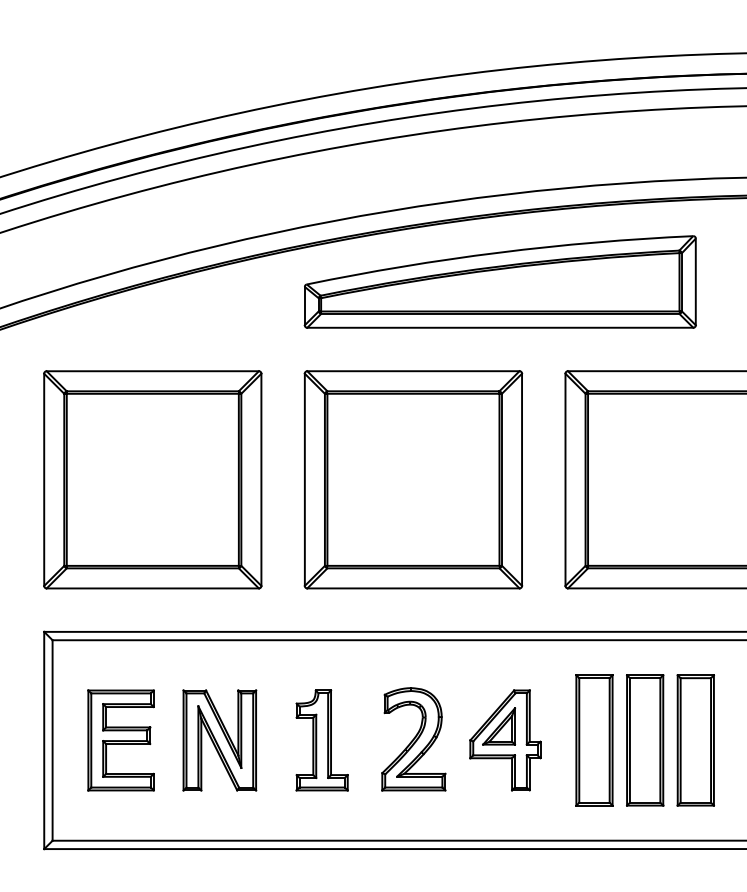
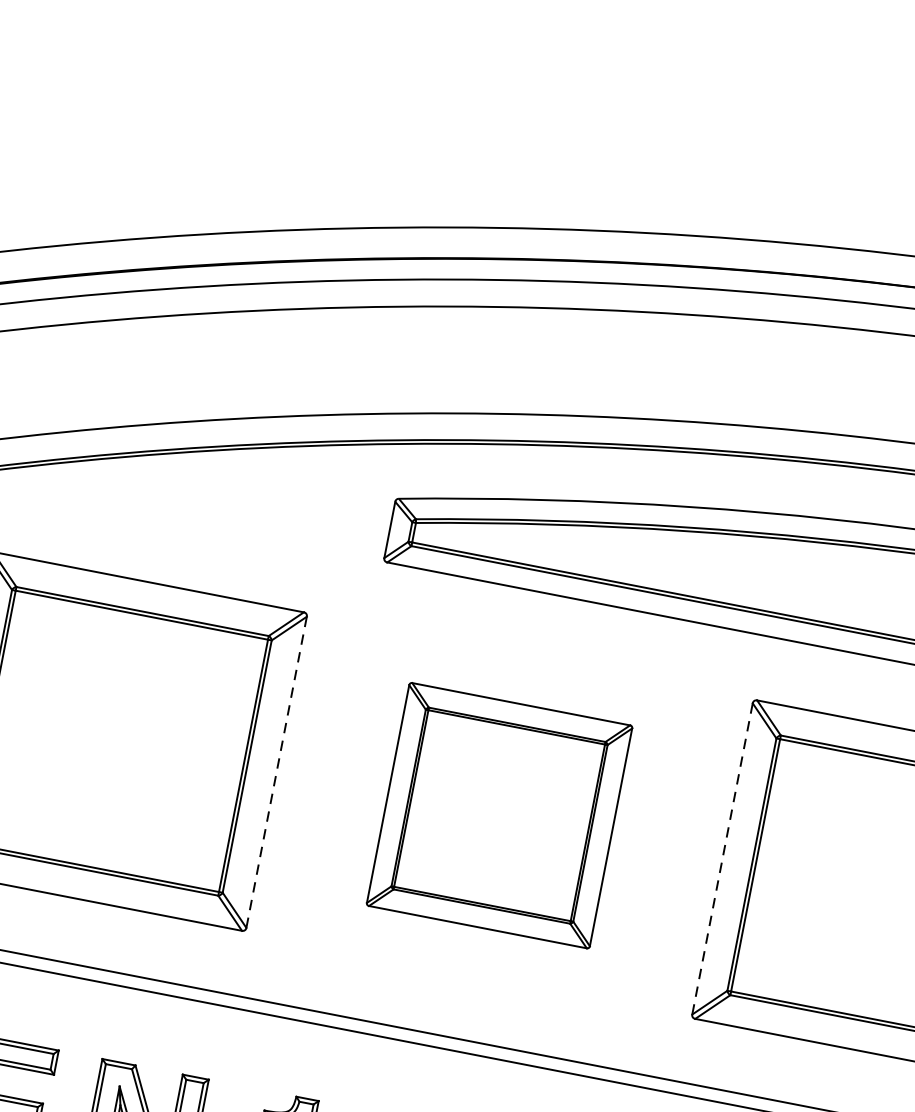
line: (261, 479) -> (276, 771), solid -> dashed
part: (413, 479) -> (499, 815), size x0.7
line: (565, 479) -> (722, 858), solid -> dashed

